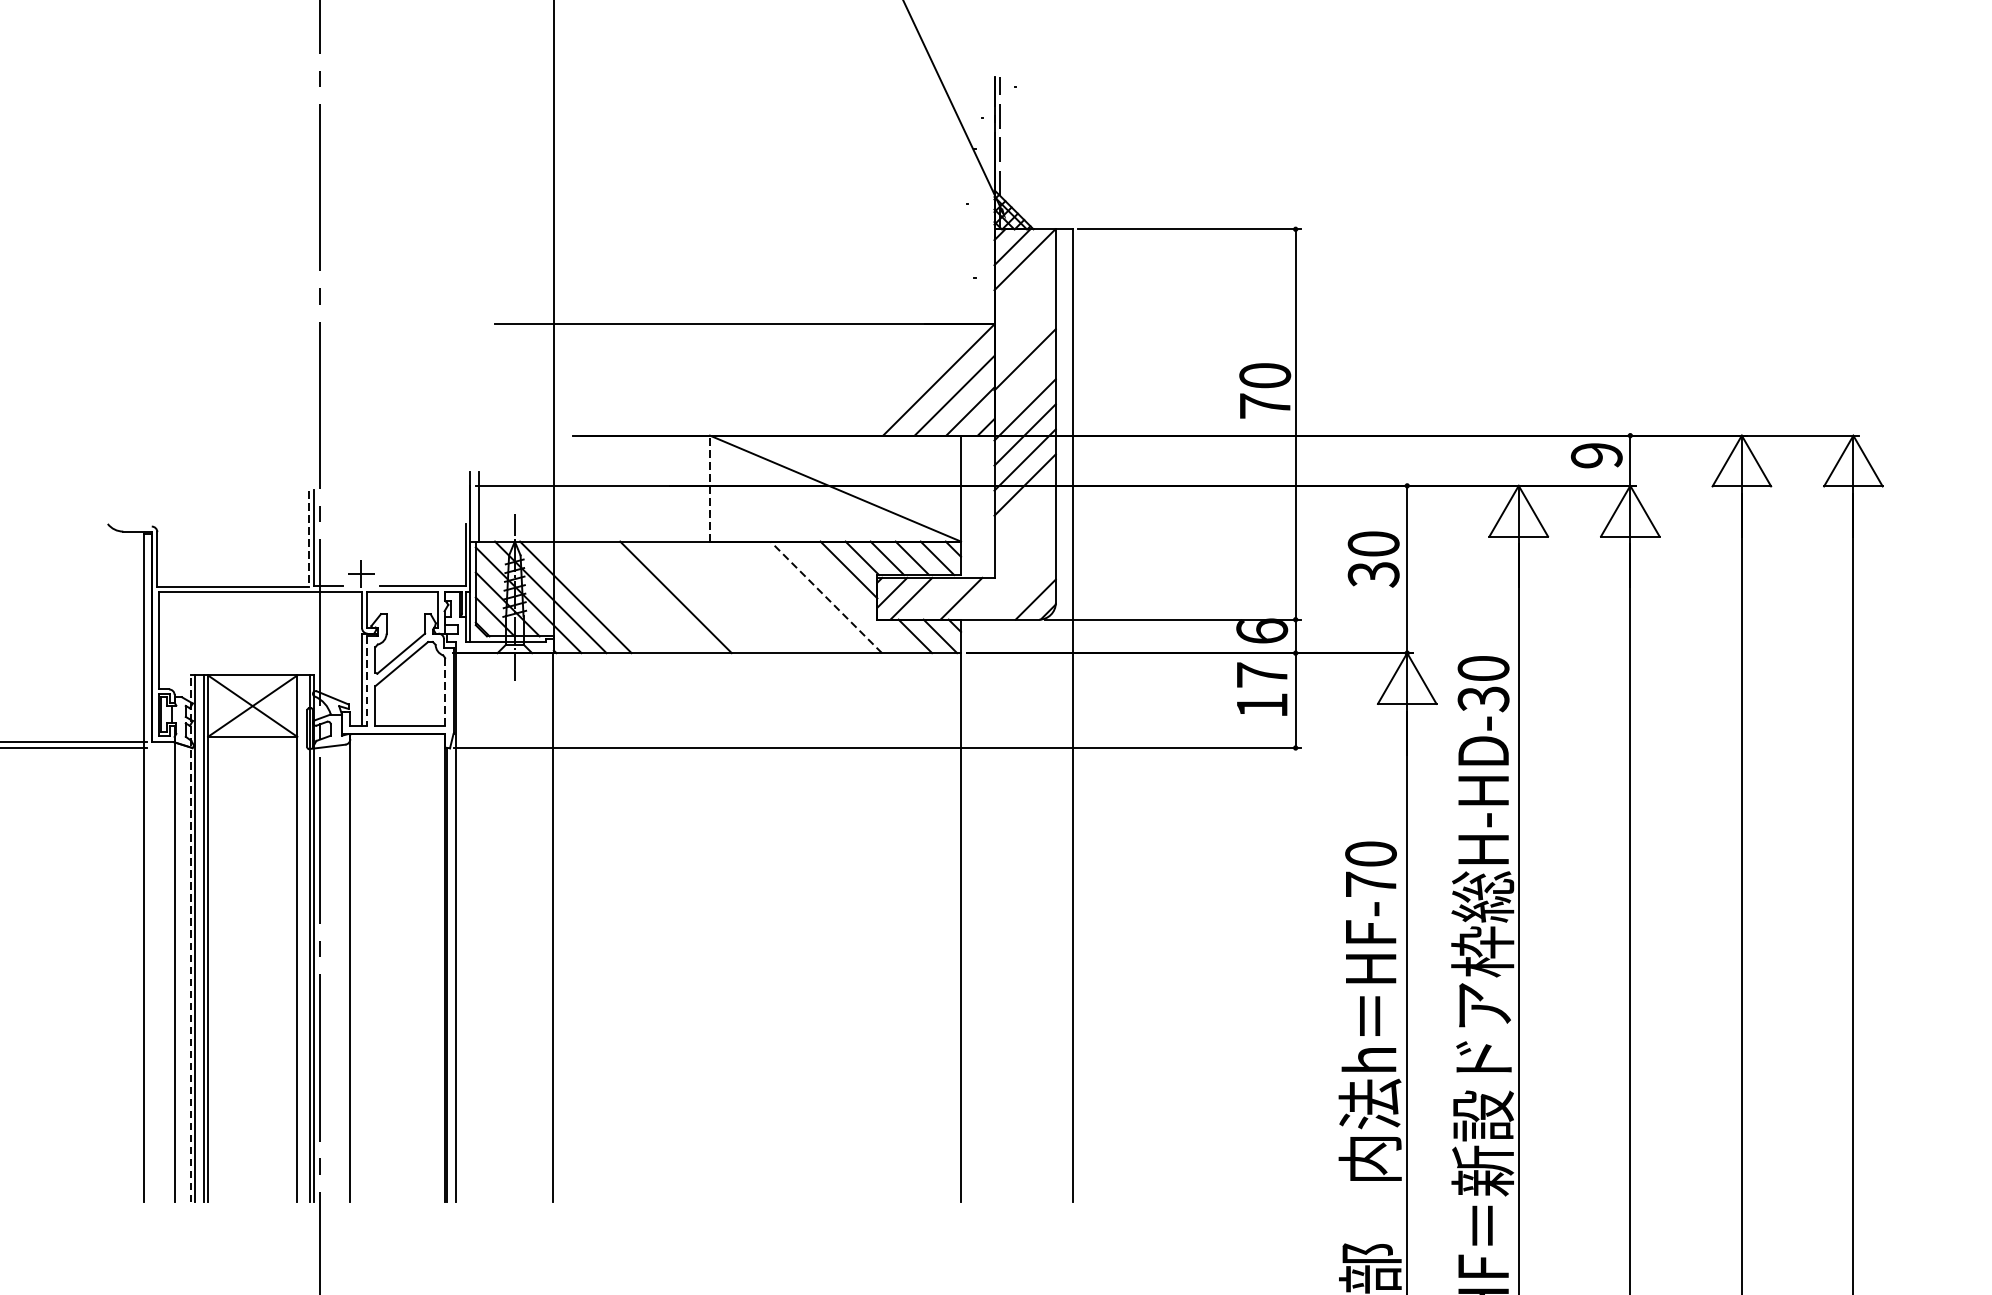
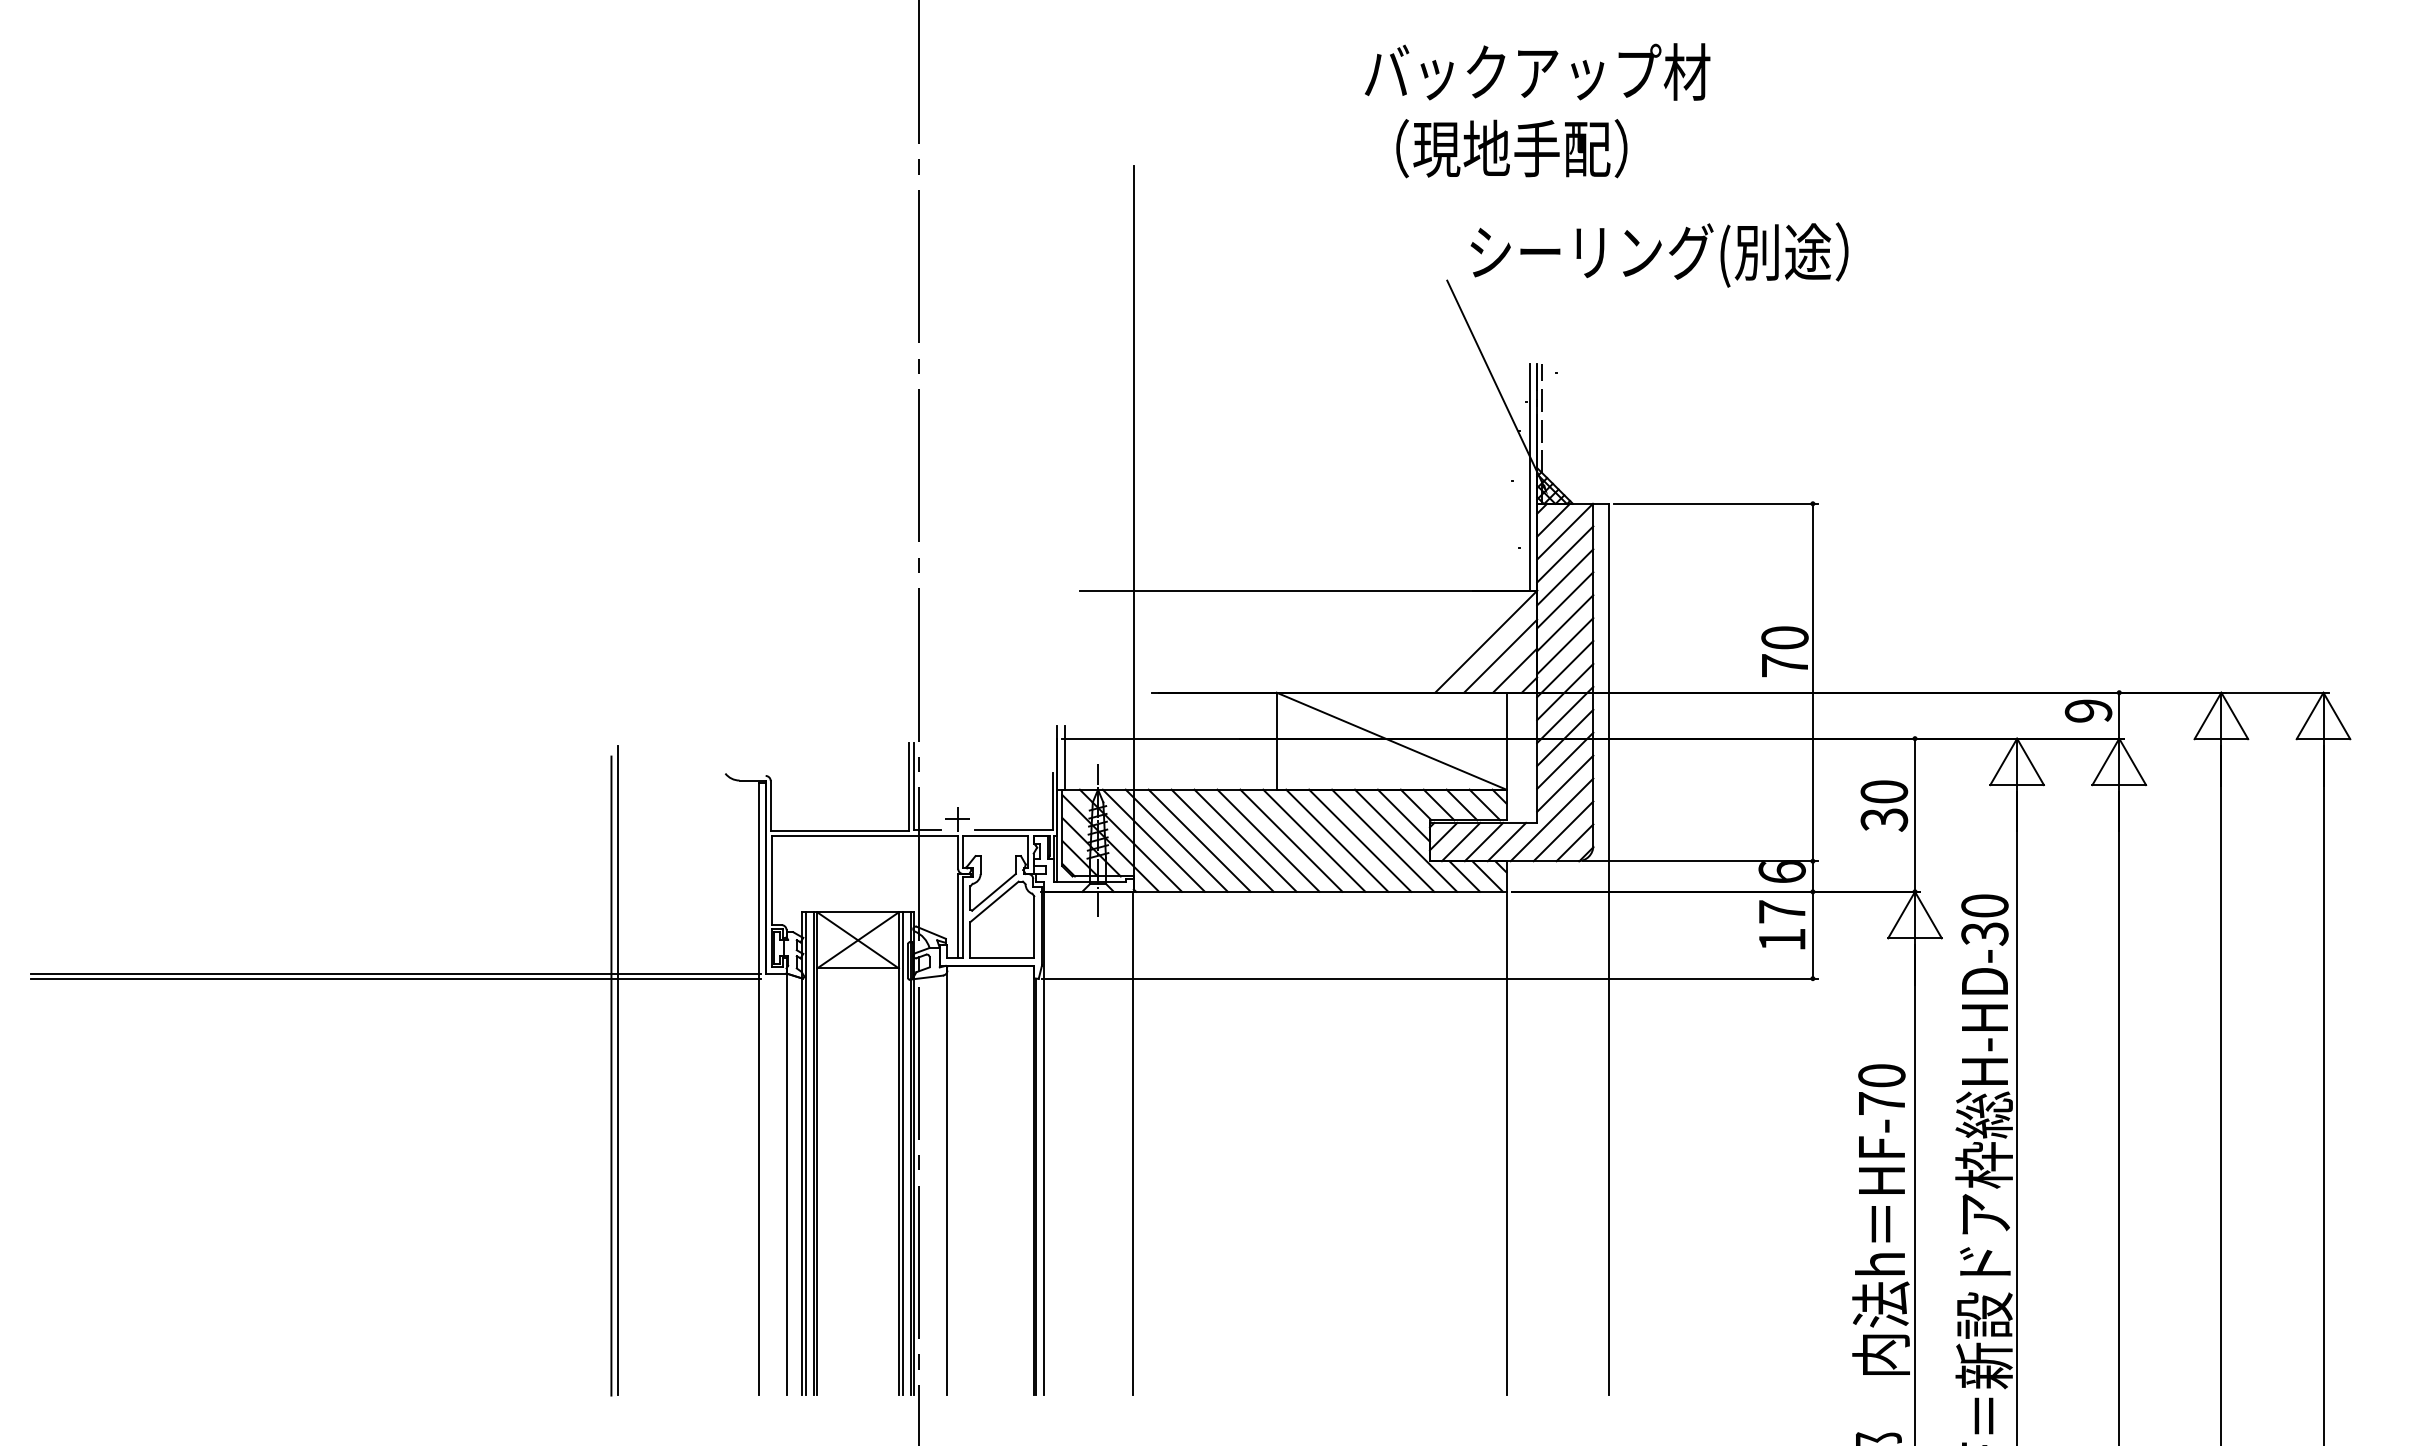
line: (986, 200) -> (1529, 477), added
line: (1025, 284) -> (1565, 554), added
line: (1025, 309) -> (1565, 577), added
line: (1025, 334) -> (1565, 600), added
line: (1025, 385) -> (1565, 646), added
line: (709, 488) -> (1276, 741), dashed -> solid
line: (1025, 509) -> (1565, 760), added
line: (1025, 534) -> (1565, 783), added
line: (308, 539) -> (909, 787), dashed -> solid
line: (1010, 574) -> (1551, 819), added
line: (1023, 587) -> (1563, 831), added
line: (600, 597) -> (1176, 840), added
line: (625, 597) -> (1199, 840), added
line: (650, 597) -> (1222, 840), added
line: (701, 597) -> (1268, 840), added
line: (726, 597) -> (1291, 840), added
line: (751, 597) -> (1314, 840), added
line: (776, 597) -> (1337, 840), added
line: (801, 597) -> (1360, 840), added
line: (825, 597) -> (1382, 840), dashed -> solid
line: (851, 597) -> (1406, 840), added
line: (935, 598) -> (1483, 841), added
line: (366, 681) -> (962, 917), dashed -> solid
line: (445, 692) -> (1034, 927), dashed -> solid
line: (190, 938) -> (801, 1153), dashed -> solid
line: (301, 938) -> (902, 1153), added

